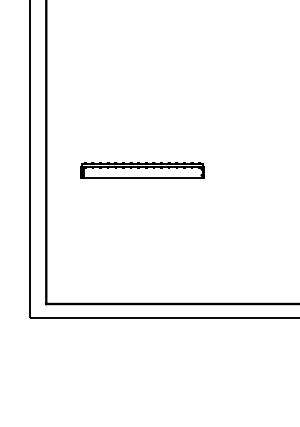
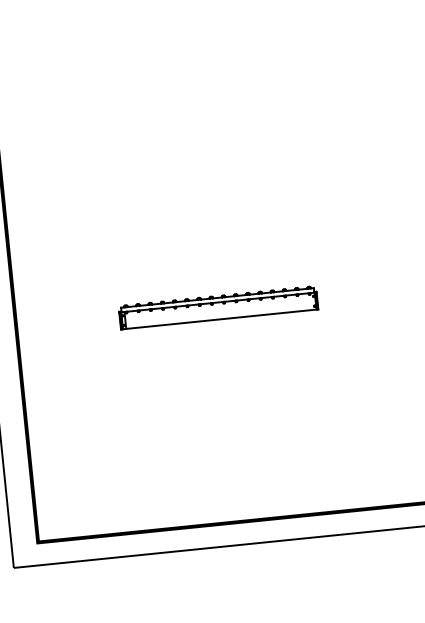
part: (142, 170) -> (218, 308), moved

